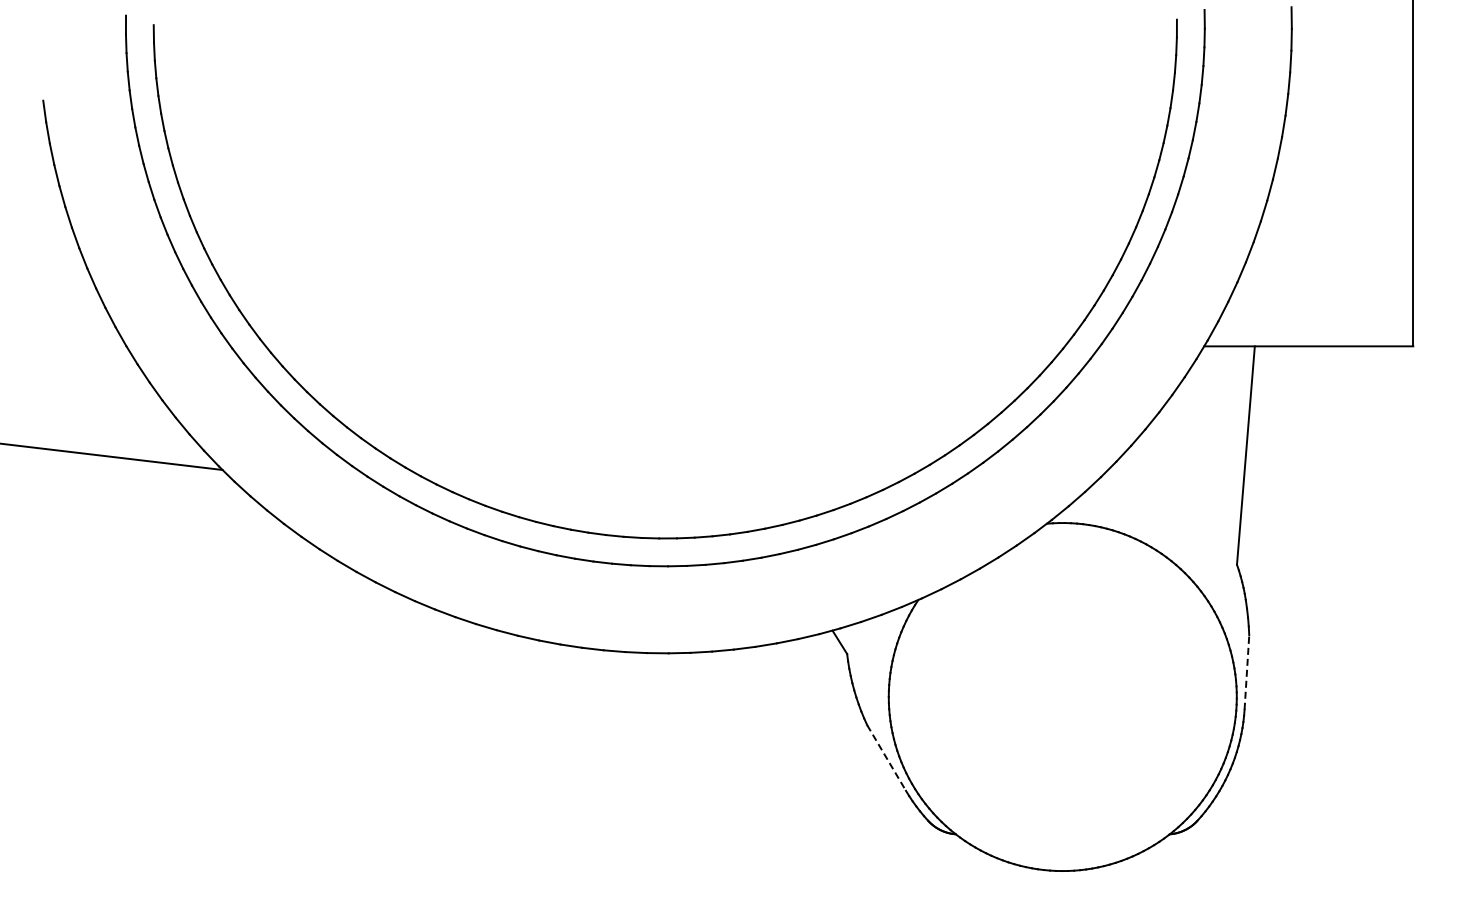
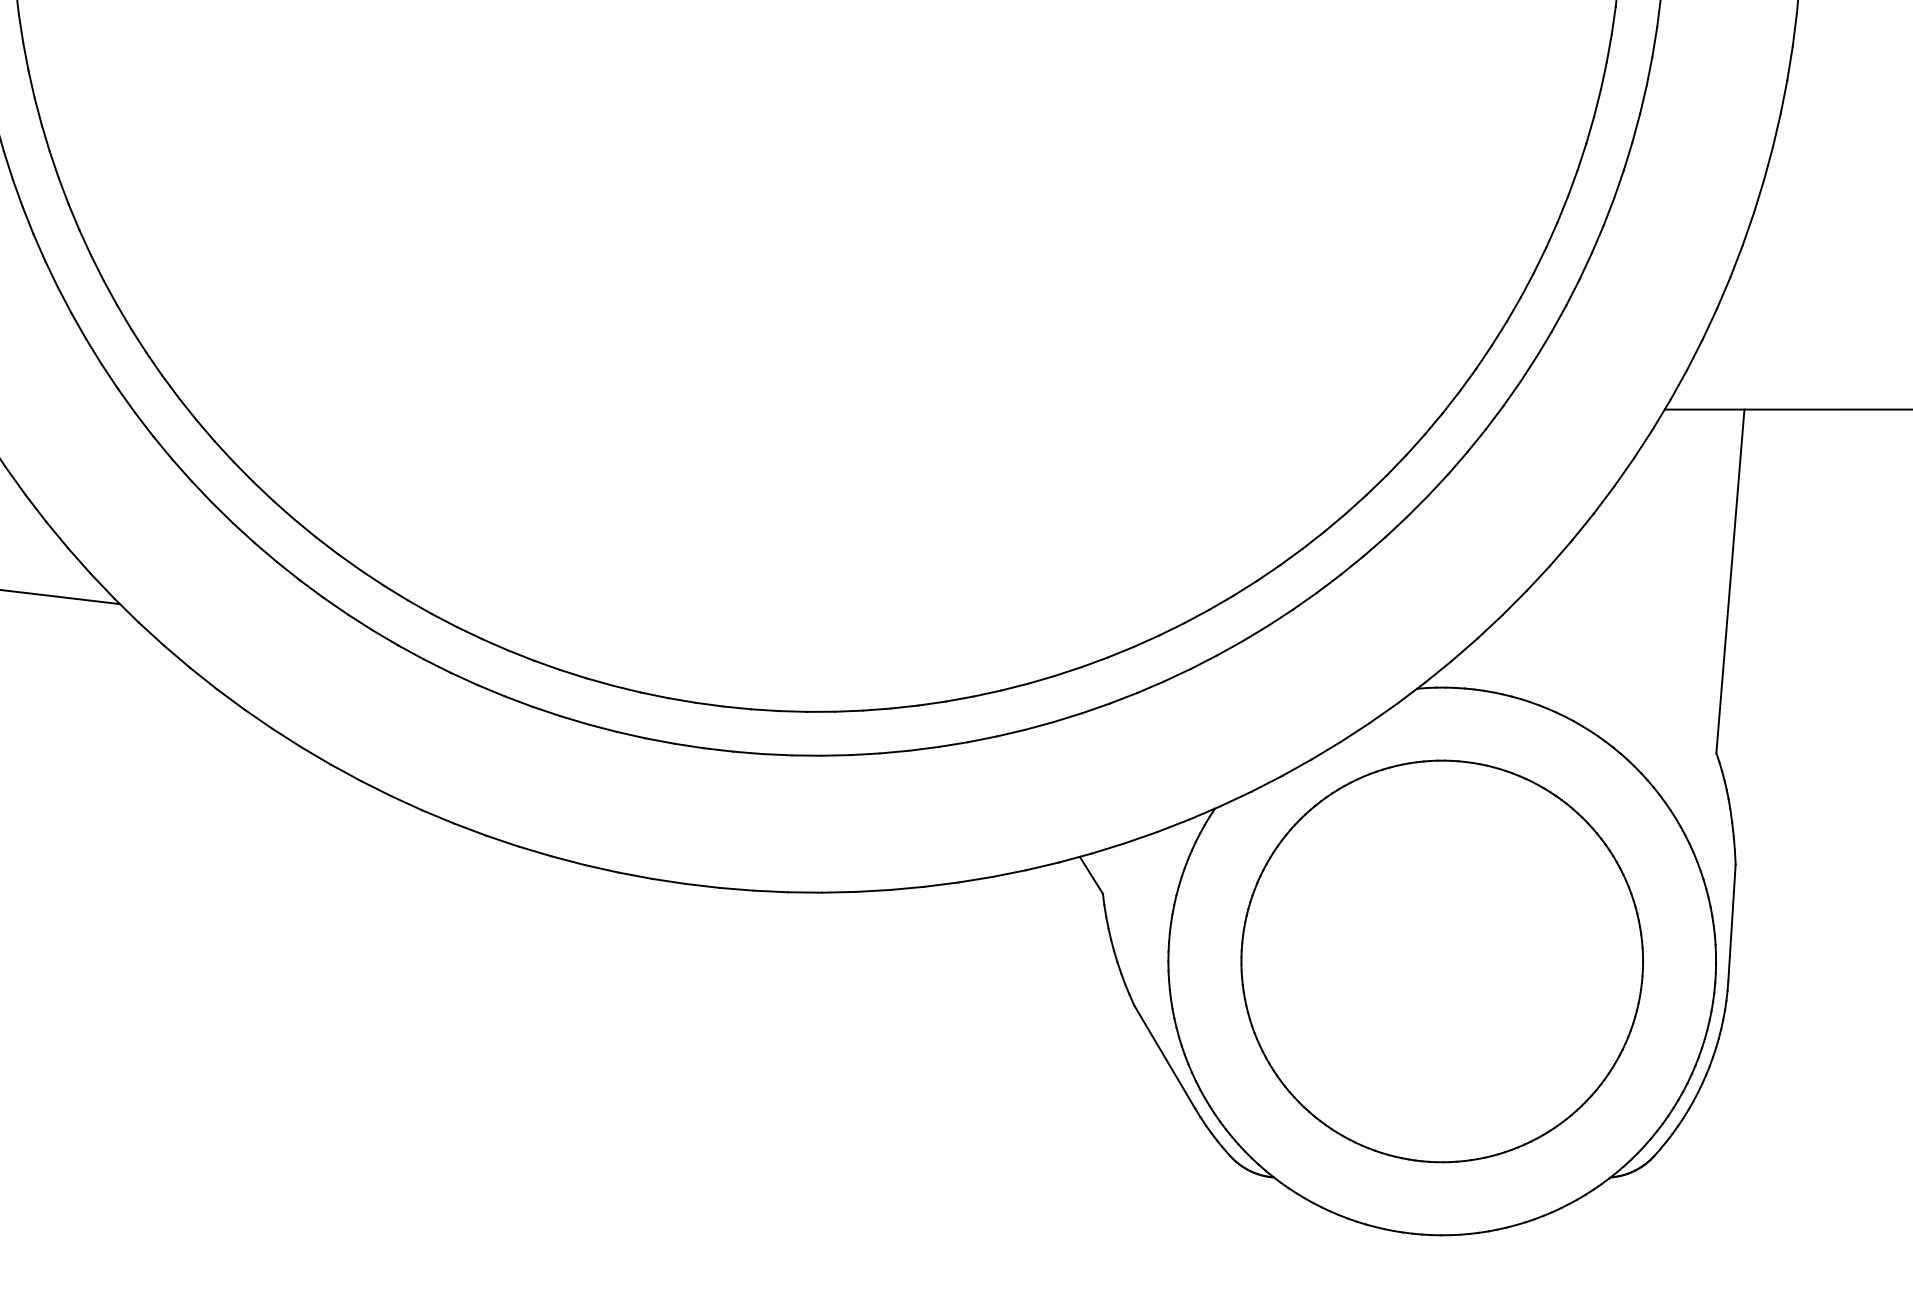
line: (1246, 672) -> (1731, 922), dashed -> solid
part: (1062, 696) -> (1441, 960), added
line: (886, 758) -> (1164, 1058), dashed -> solid

